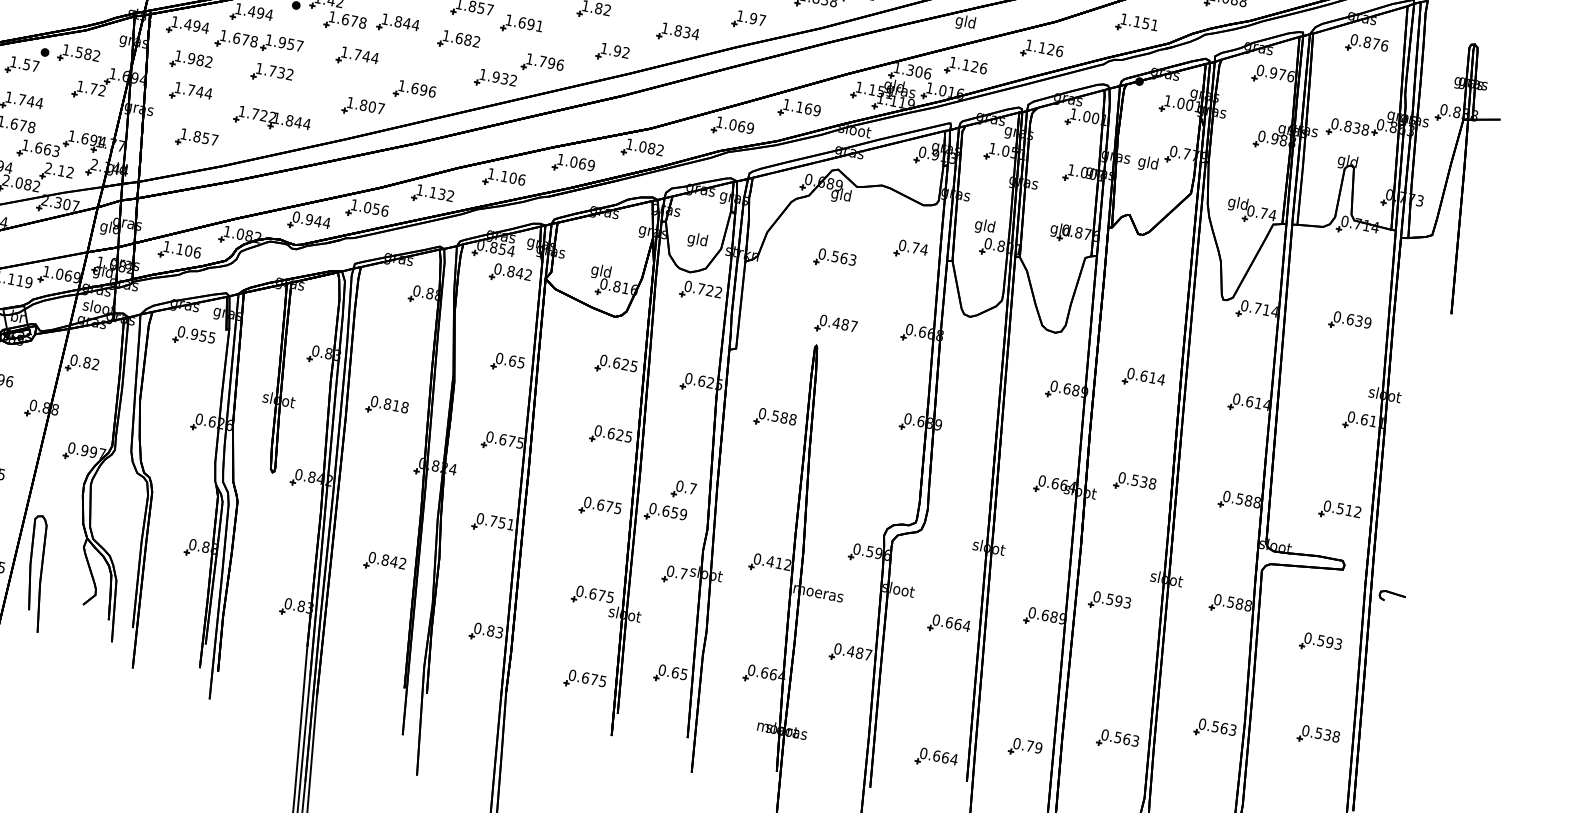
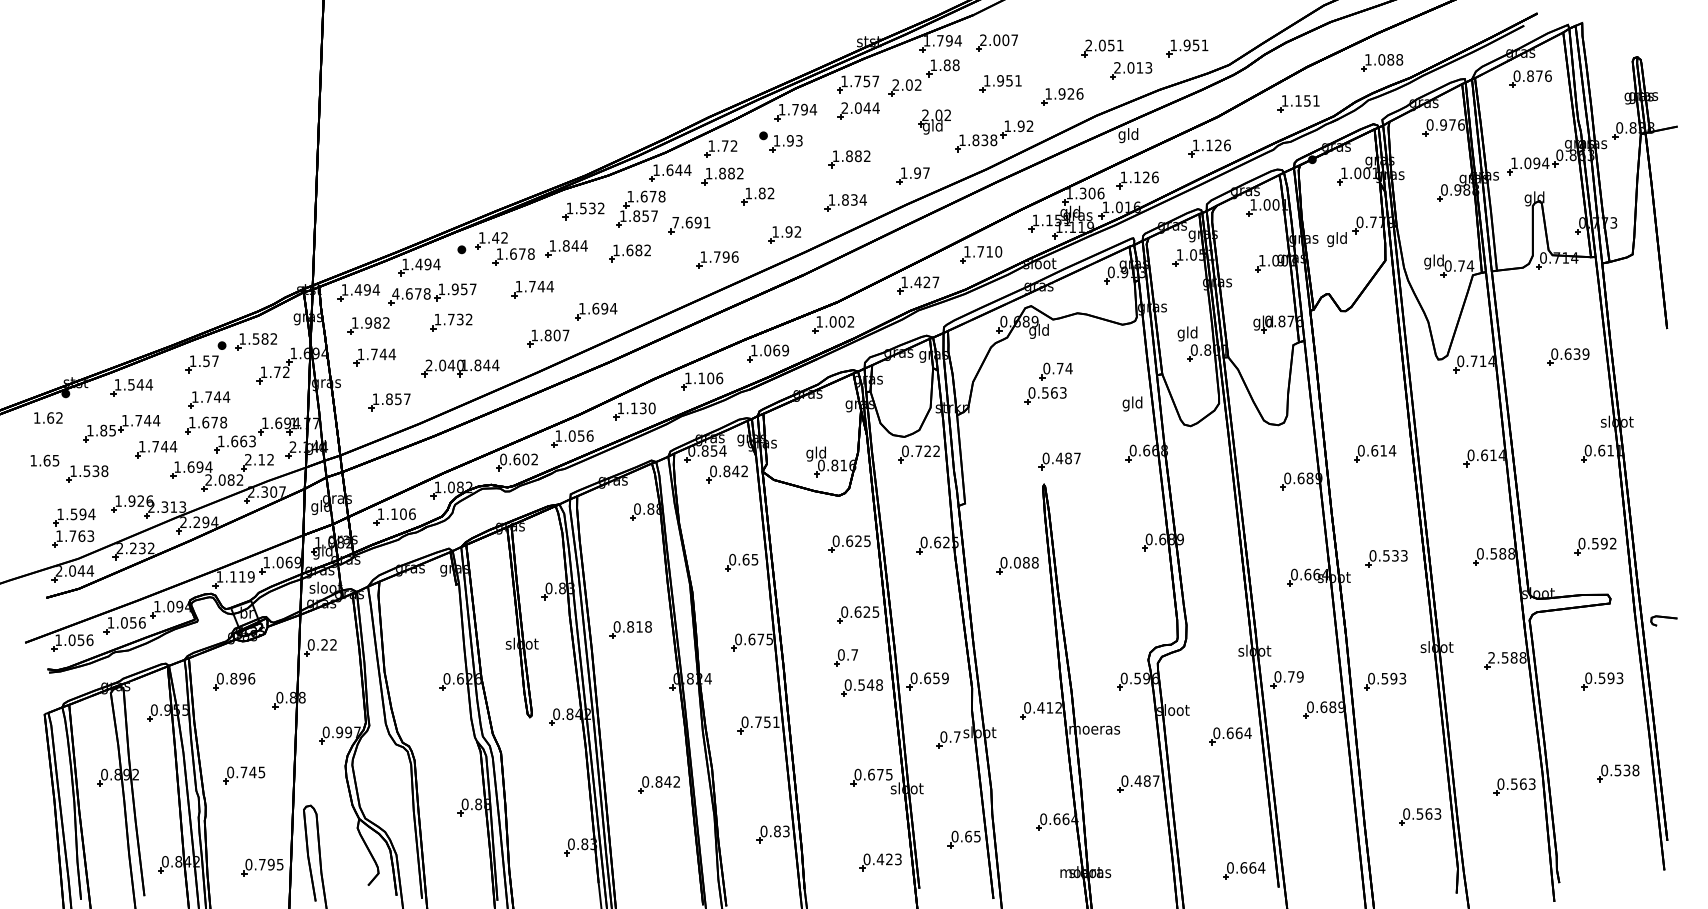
text: (508, 20) -> (675, 222), 1.691 -> 7.691
text: (223, 35) -> (395, 293), 1.678 -> 4.678
part: (495, 79) -> (673, 284), removed
text: (432, 91) -> (613, 308), 1.696 -> 1.694
text: (808, 108) -> (989, 251), 1.169 -> 1.710
text: (257, 114) -> (444, 365), 1.722 -> 2.040
text: (741, 126) -> (926, 282), 1.069 -> 1.427
text: (1350, 127) -> (1530, 163), 0.838 -> 1.094
text: (651, 148) -> (841, 321), 1.082 -> 1.002
text: (449, 196) -> (651, 408), 1.132 -> 1.130
text: (317, 221) -> (525, 459), 0.944 -> 0.602
text: (697, 240) -> (1132, 403), moved
part: (910, 249) -> (1055, 371), moved
part: (193, 337) -> (425, 598), removed
text: (87, 362) -> (324, 644), 0.82 -> 0.22
text: (775, 415) -> (1017, 562), 0.588 -> 0.088
text: (1151, 483) -> (1403, 555), 0.538 -> 0.533
part: (683, 489) -> (845, 657), moved
text: (609, 506) -> (870, 684), 0.675 -> 0.548
text: (1348, 510) -> (1603, 543), 0.512 -> 0.592
text: (1217, 599) -> (1491, 657), 0.588 -> 2.588
text: (593, 679) -> (888, 859), 0.675 -> 0.423
part: (1024, 747) -> (1286, 679), moved

